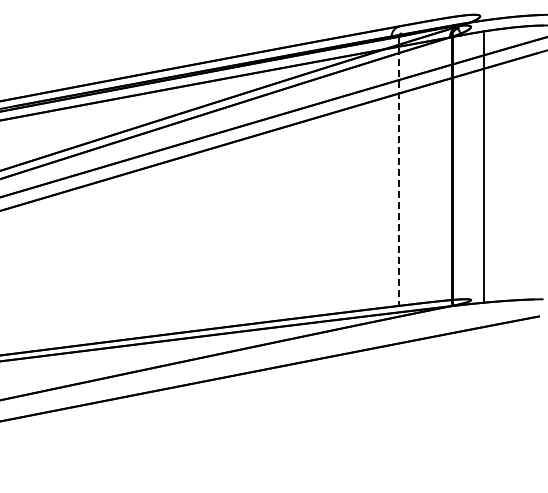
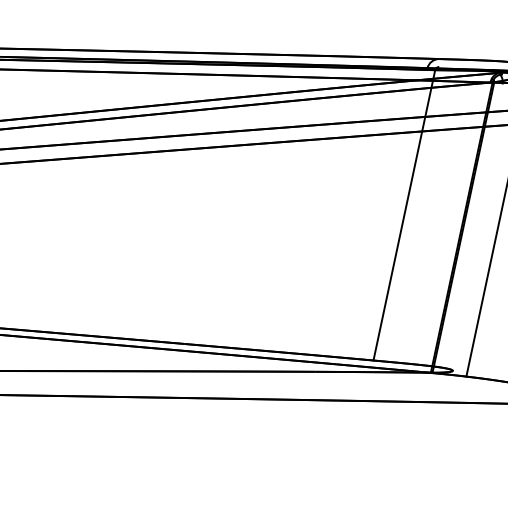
line: (398, 171) -> (404, 215), dashed -> solid

